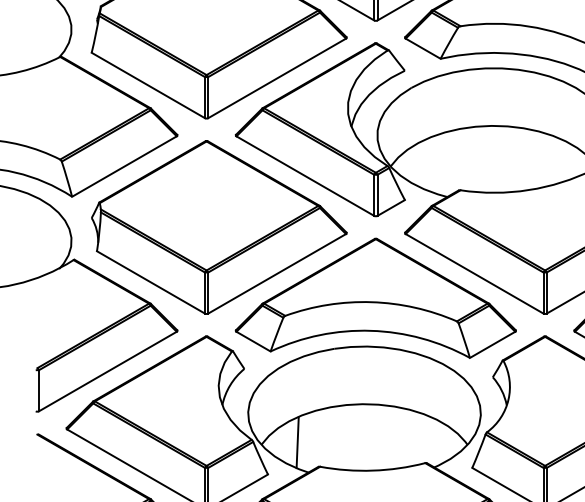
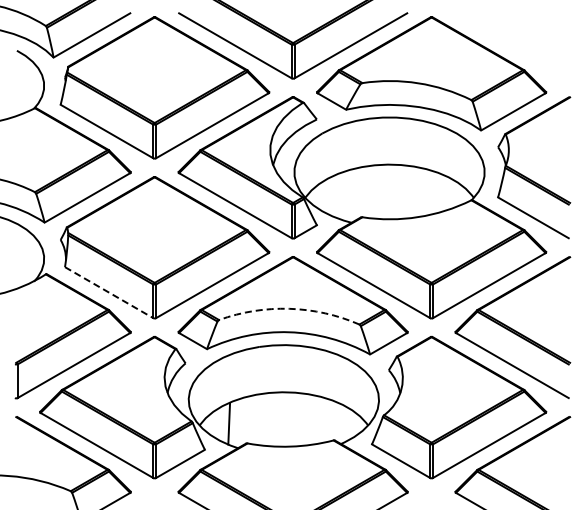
line: (151, 282) -> (109, 292), solid -> dashed
arc: (371, 301) -> (289, 308), solid -> dashed

